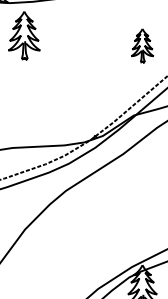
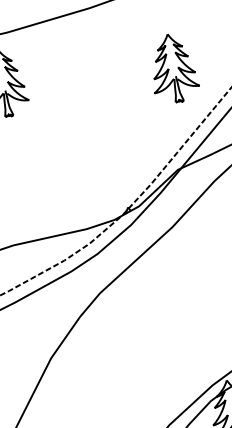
part: (142, 45) -> (173, 68), size x1.43

